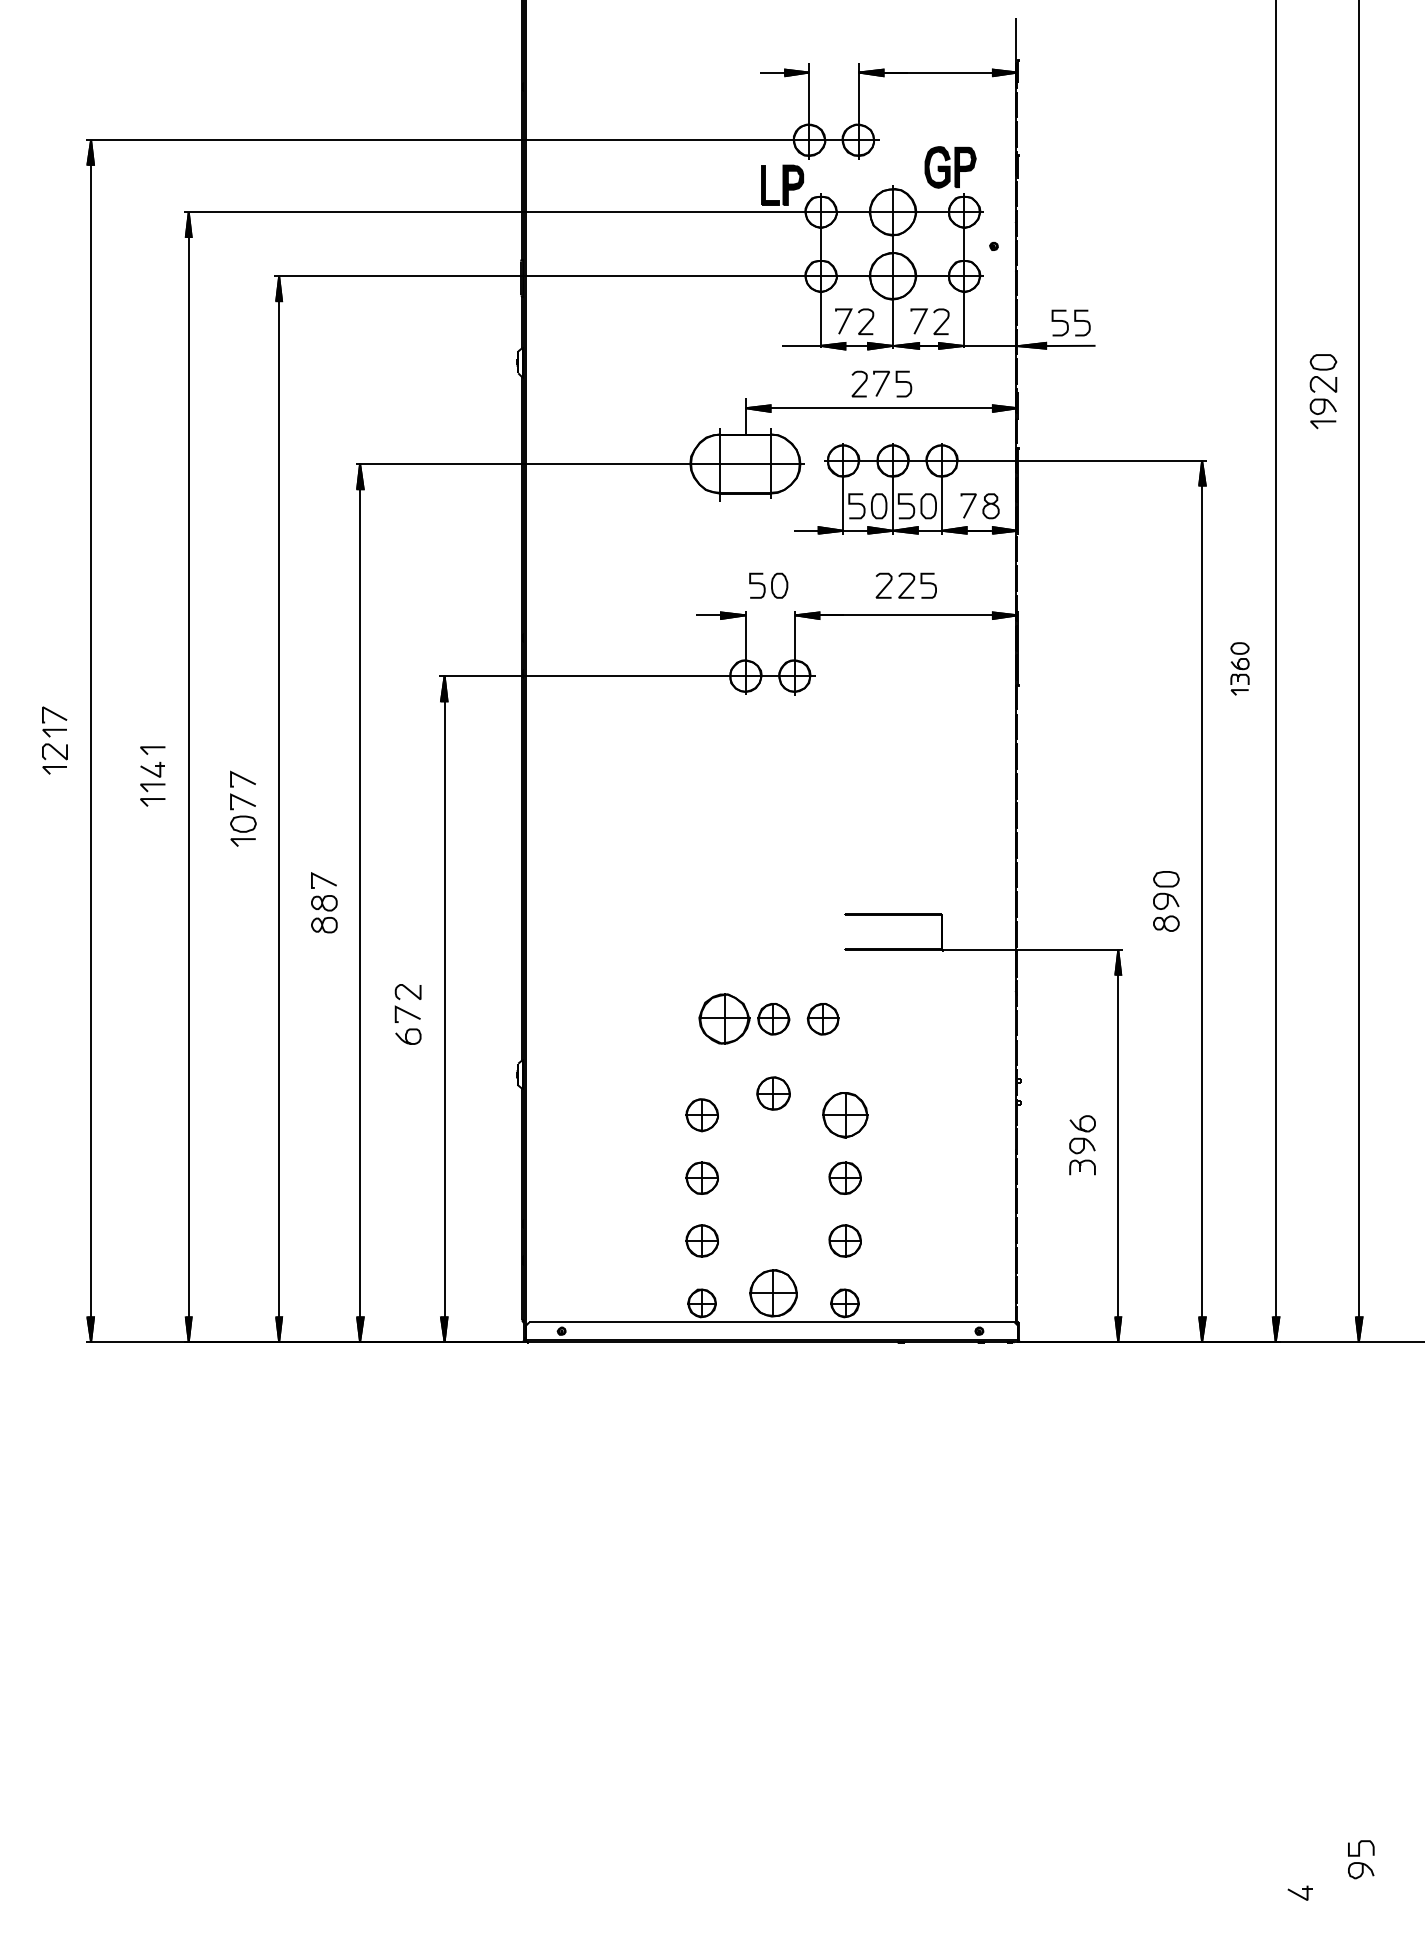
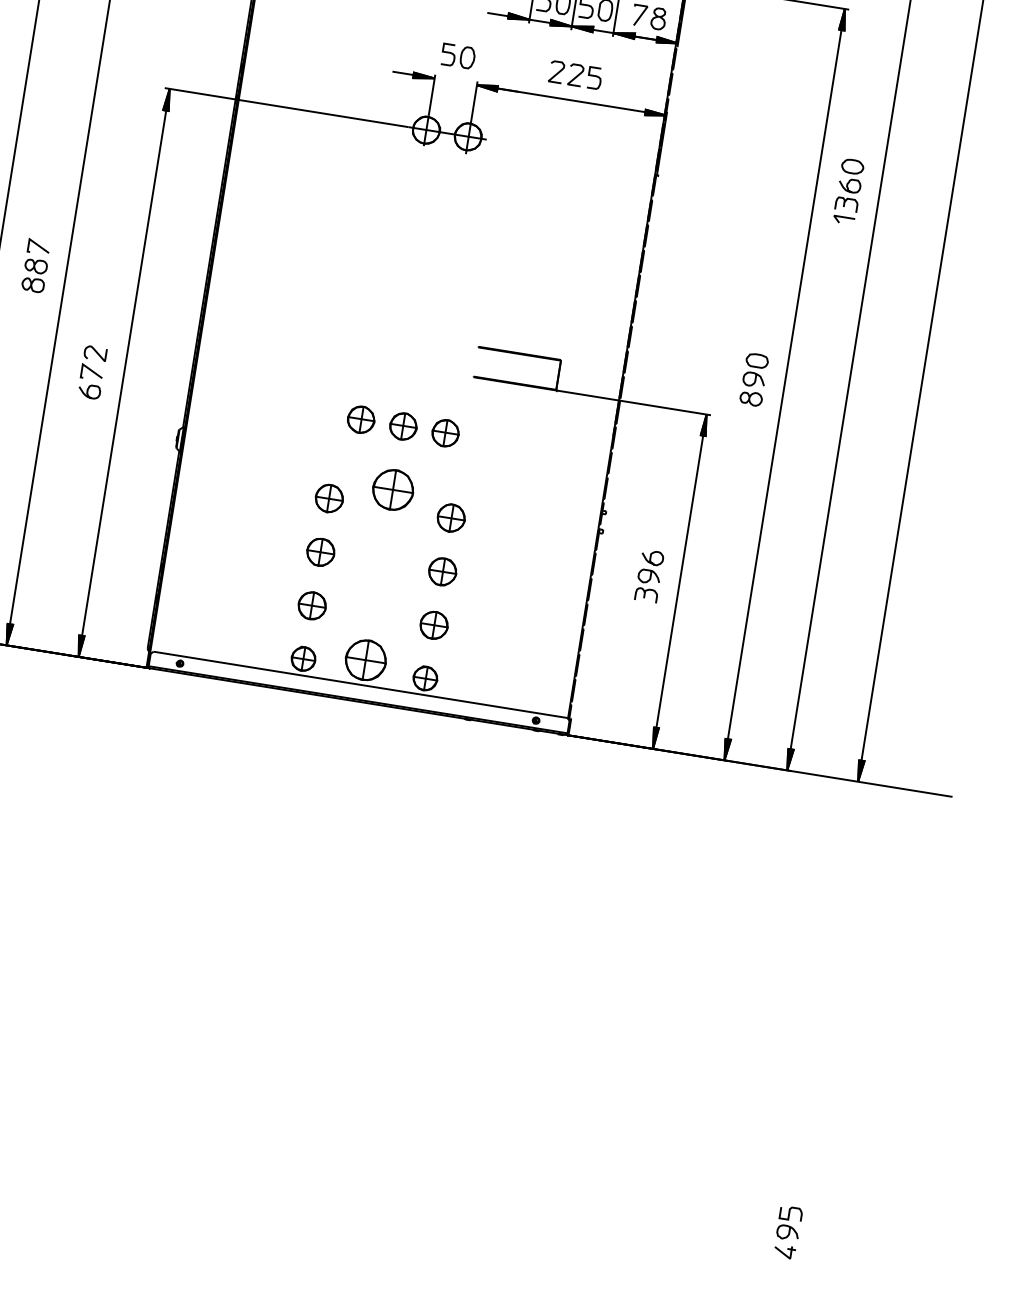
part: (1239, 668) -> (848, 191), size x1.43
part: (723, 1019) -> (360, 419), size x0.62
part: (773, 1093) -> (393, 489), size x1.43
part: (844, 1115) -> (450, 518), size x0.71
part: (1299, 1892) -> (784, 1251), moved

